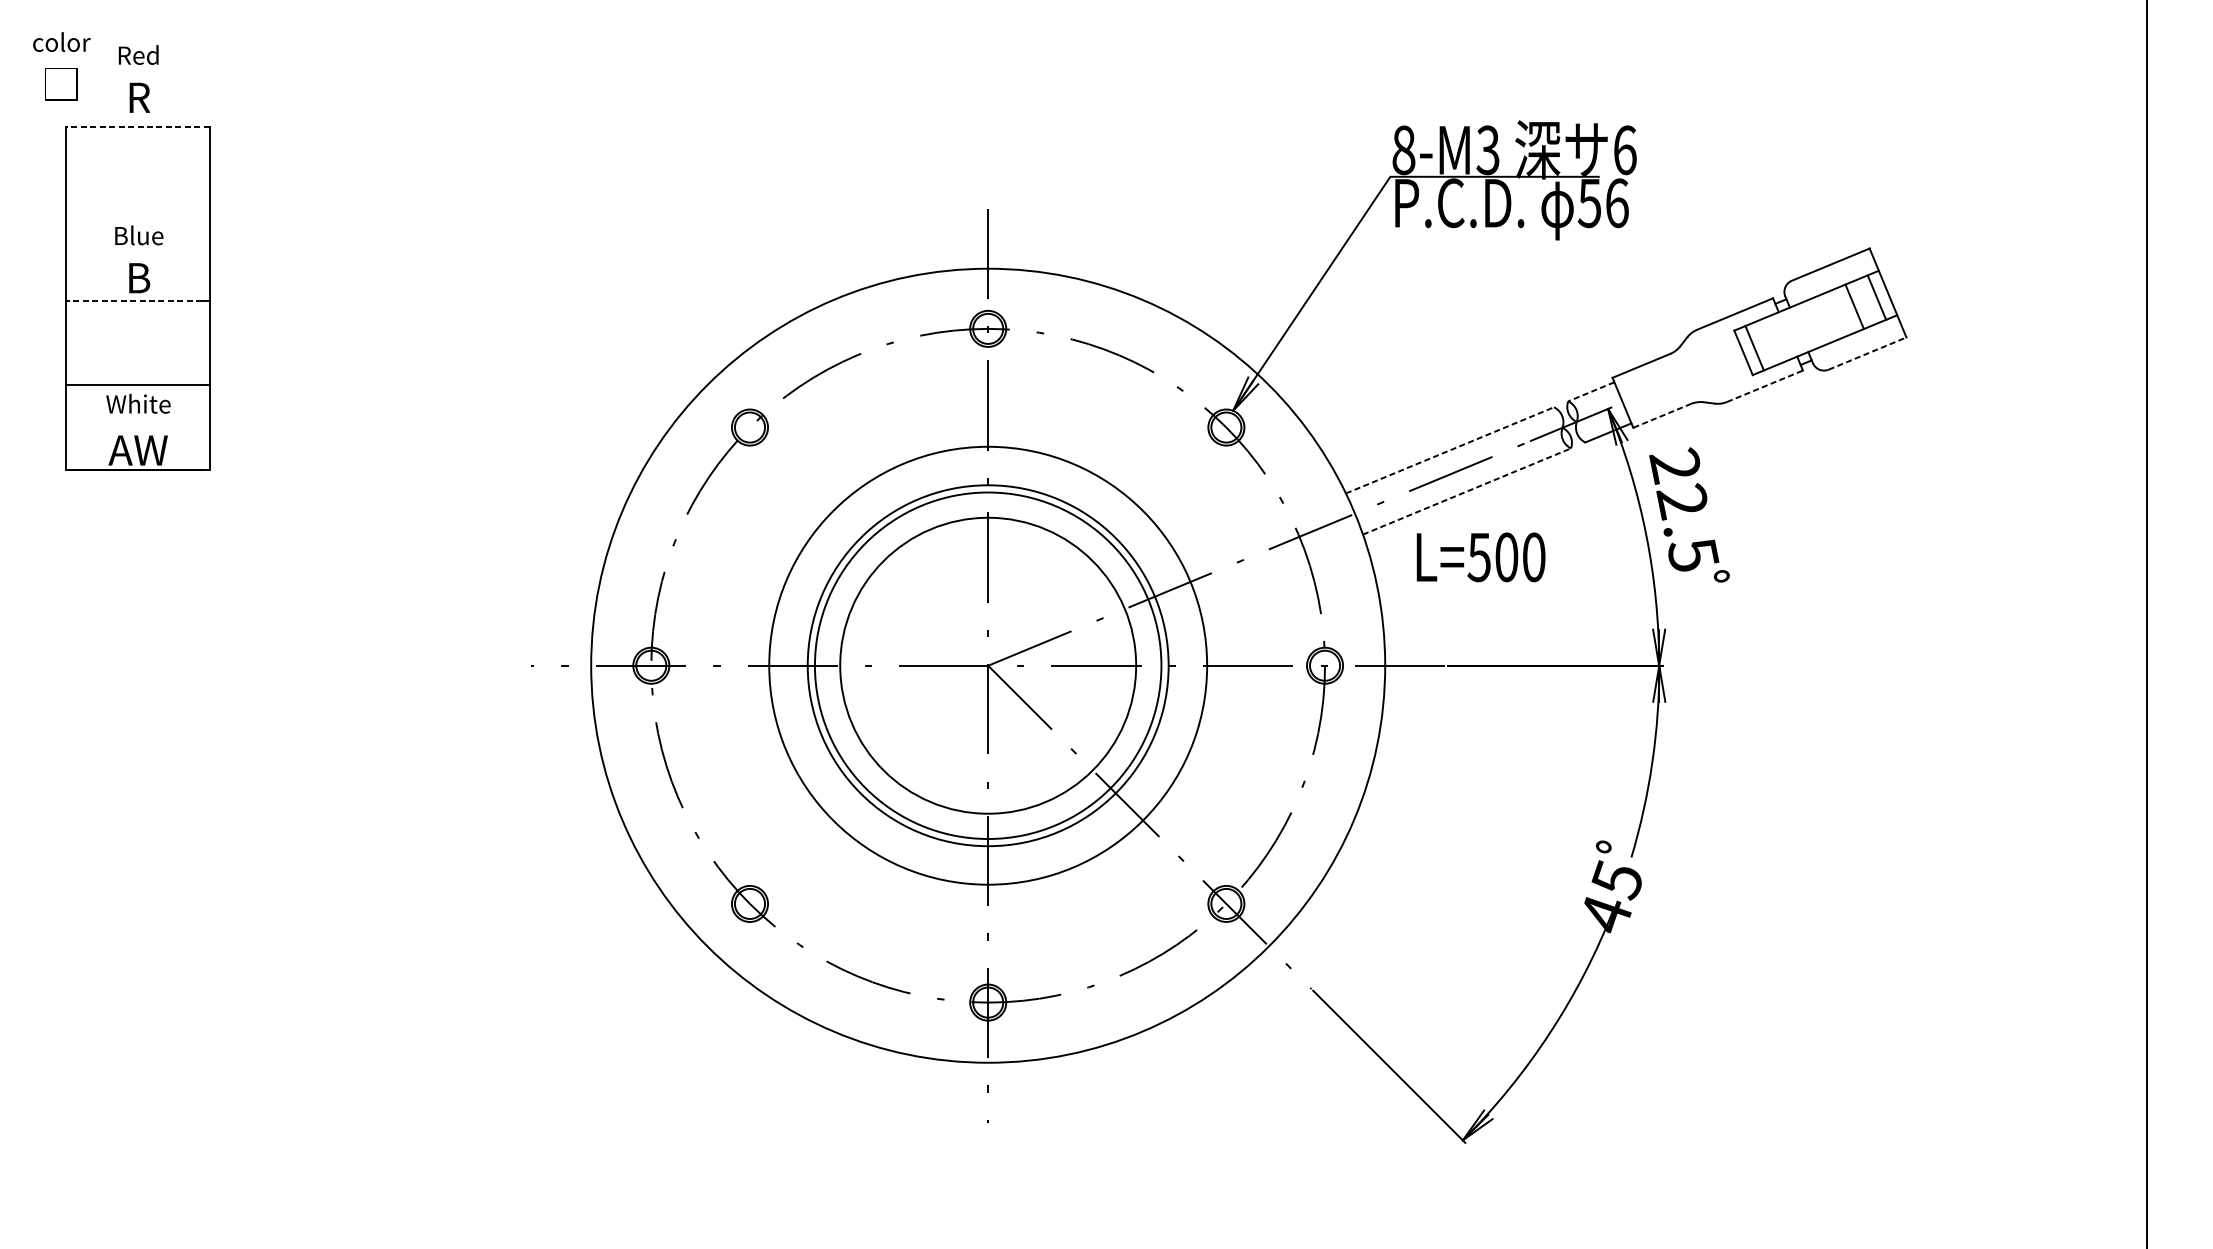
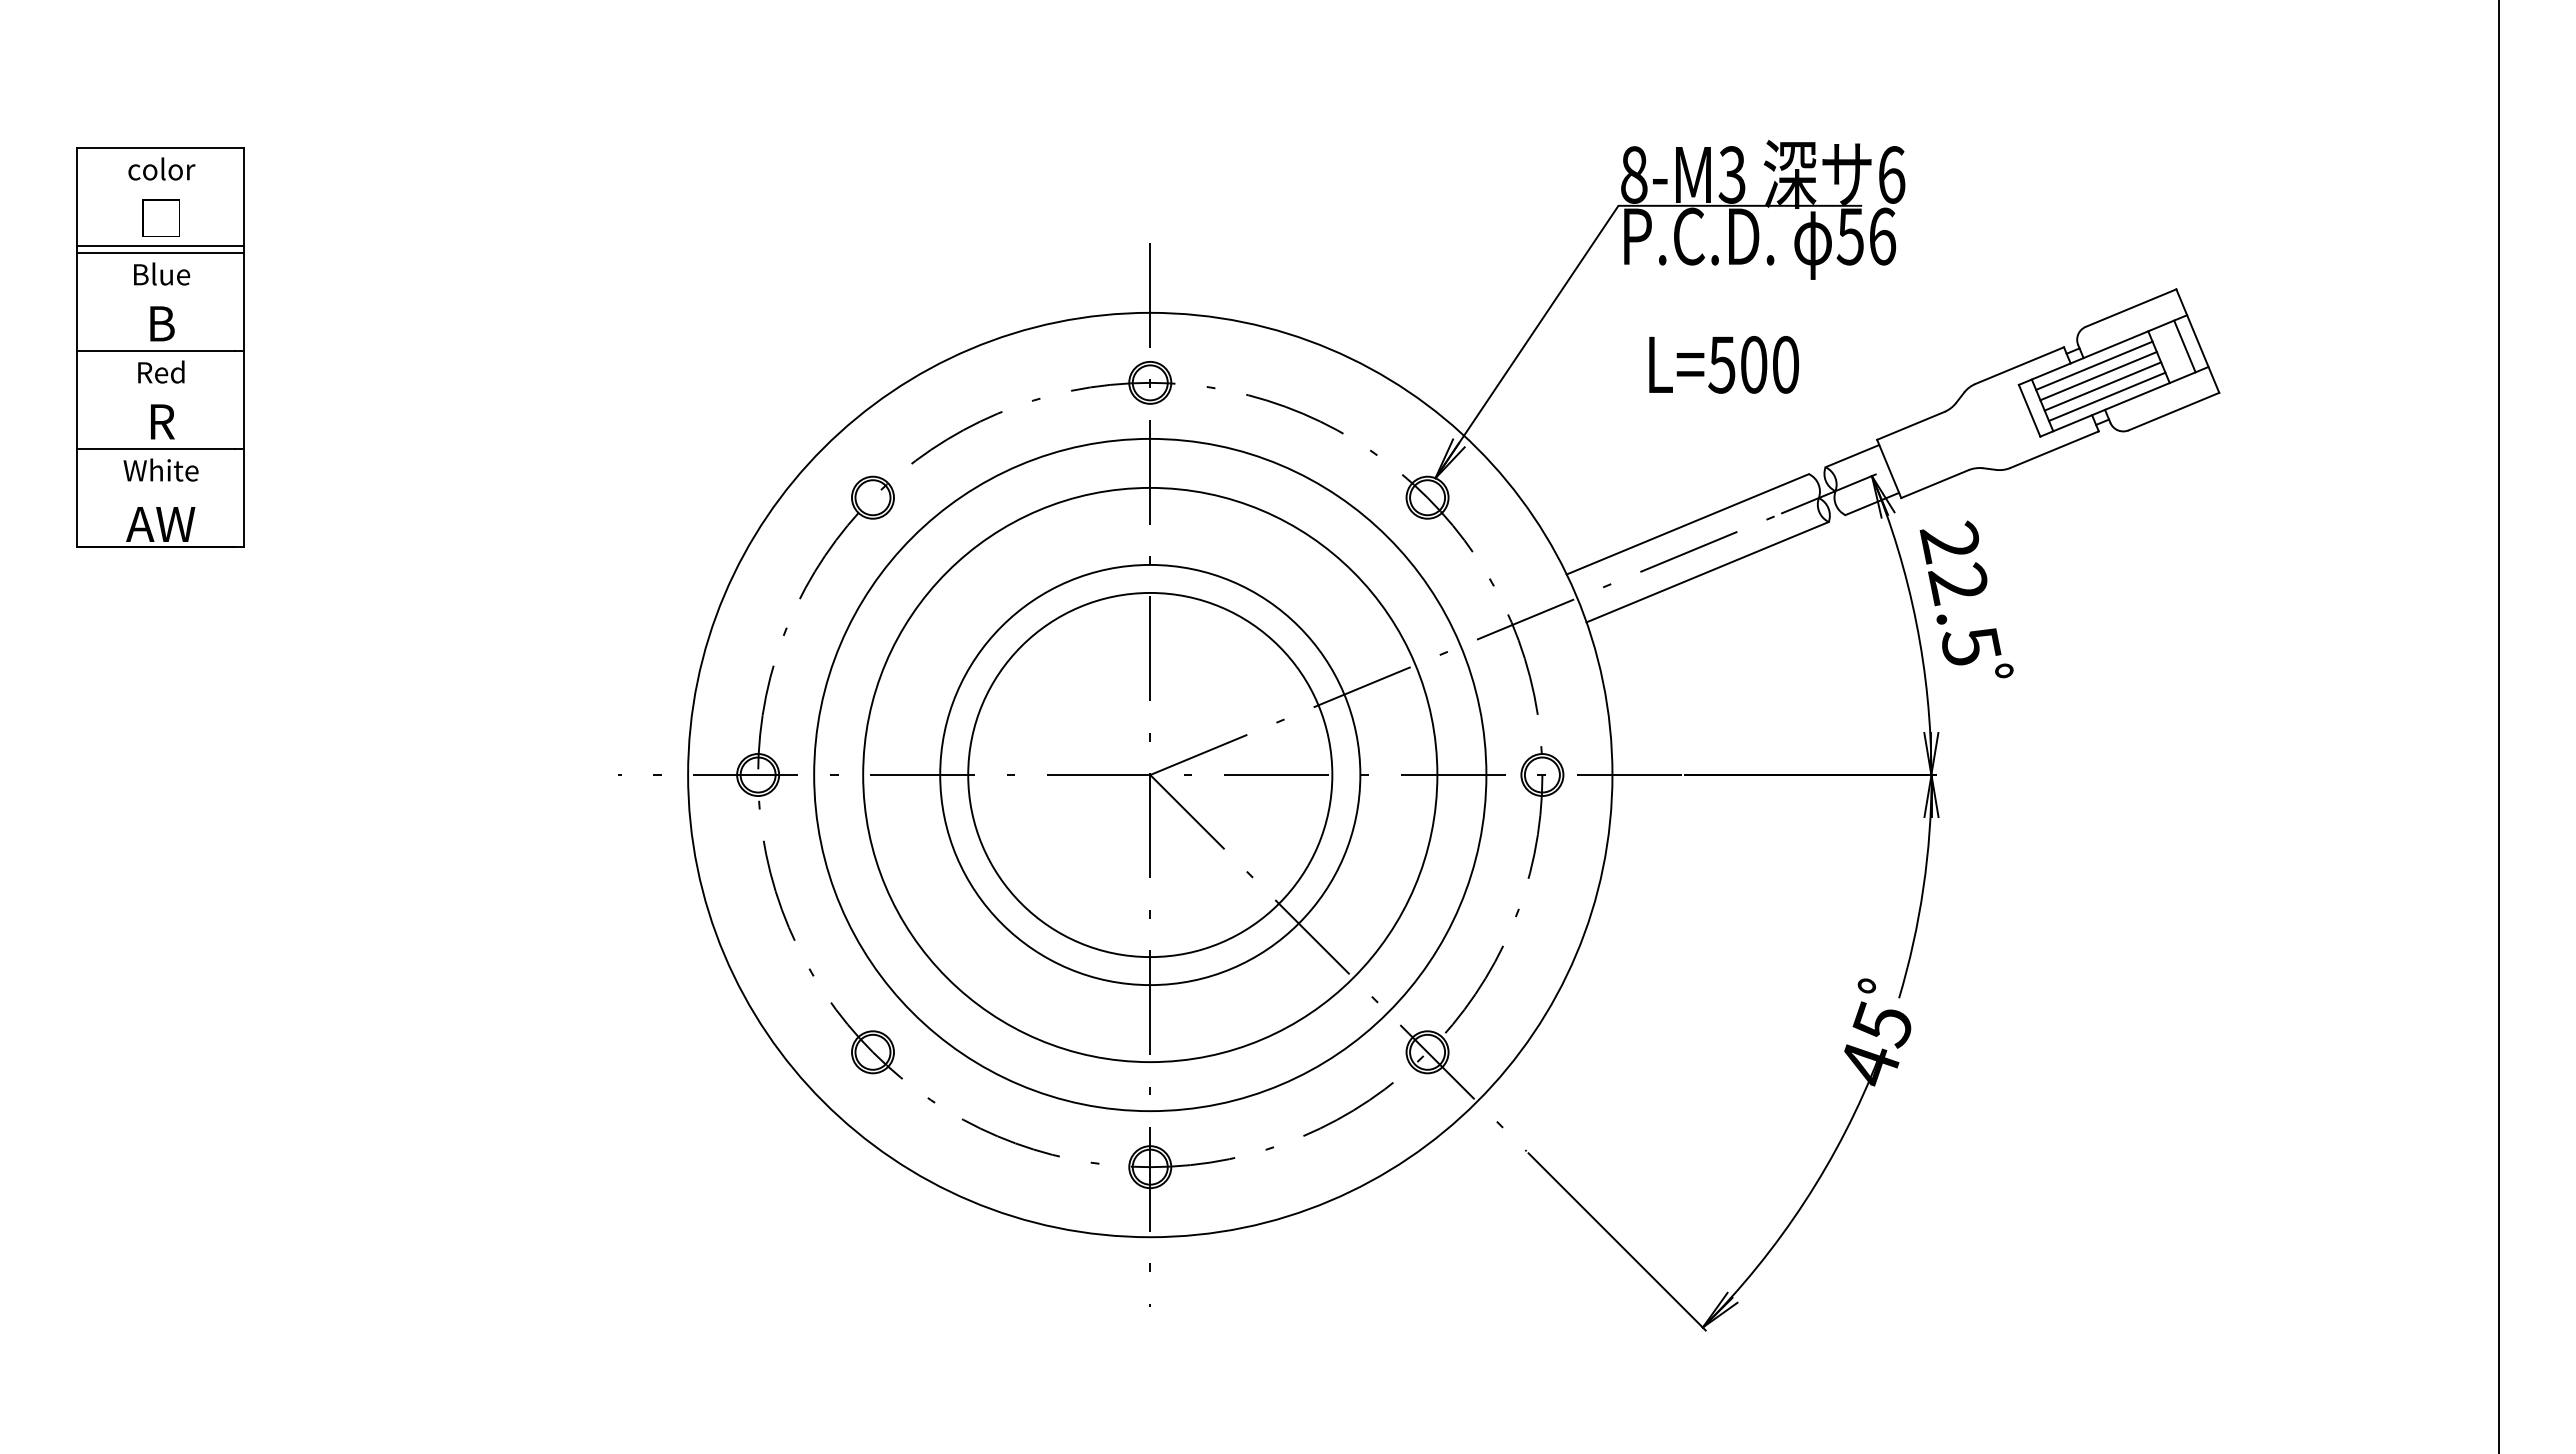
text: (61, 65) -> (161, 196), moved
text: (138, 78) -> (161, 399), moved
line: (137, 126) -> (160, 147), dashed -> solid
line: (137, 210) -> (160, 245), added
line: (137, 216) -> (160, 252), added
line: (133, 301) -> (155, 350), dashed -> solid
line: (1799, 313) -> (2094, 365), added
line: (1802, 323) -> (2098, 376), added
line: (1806, 332) -> (2102, 386), added
line: (1809, 340) -> (2106, 396), added
line: (1868, 353) -> (2174, 411), dashed -> solid
line: (1764, 386) -> (2054, 449), dashed -> solid
line: (1591, 392) -> (1852, 456), dashed -> solid
line: (1662, 416) -> (1935, 484), dashed -> solid
line: (1450, 450) -> (1688, 524), dashed -> solid
line: (1467, 491) -> (1708, 572), dashed -> solid
text: (1480, 557) -> (1723, 364), moved
circle: (988, 665) -> (1150, 774), size x0.71
circle: (988, 665) -> (1150, 774), size x1.67
circle: (988, 665) -> (1150, 774), size x1.67

